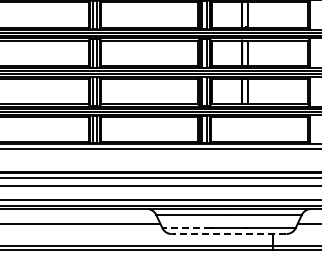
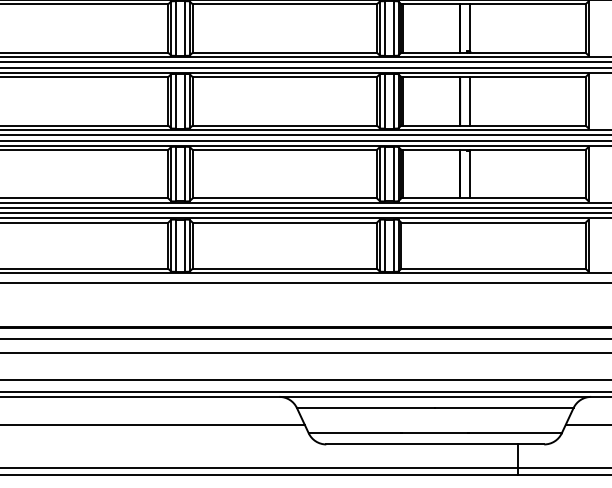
line: (186, 228) -> (354, 433), dashed -> solid
line: (228, 234) -> (434, 445), dashed -> solid

